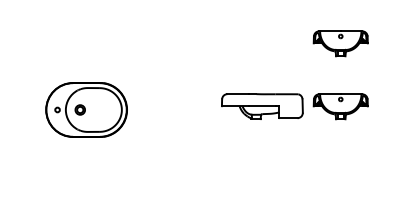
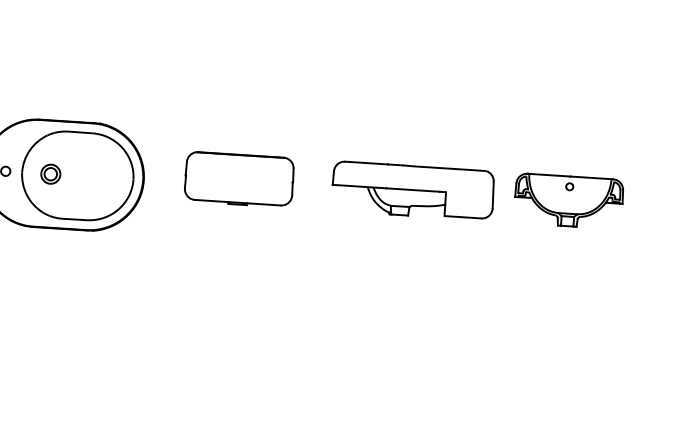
part: (340, 43) -> (576, 75), removed
part: (174, 106) -> (238, 179), added

